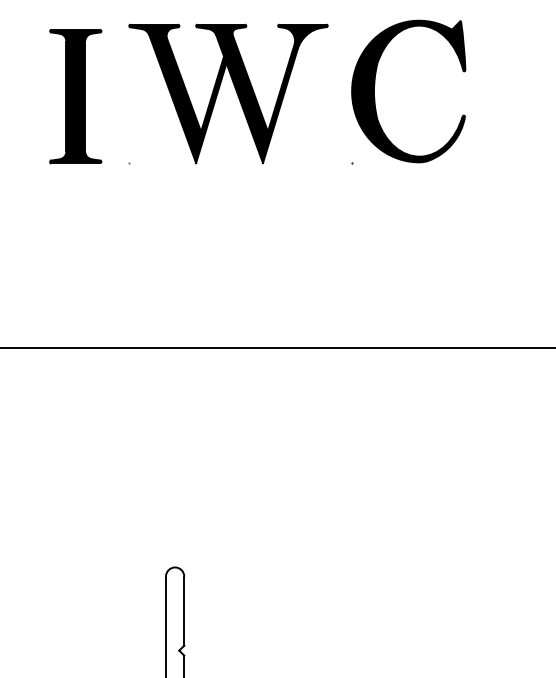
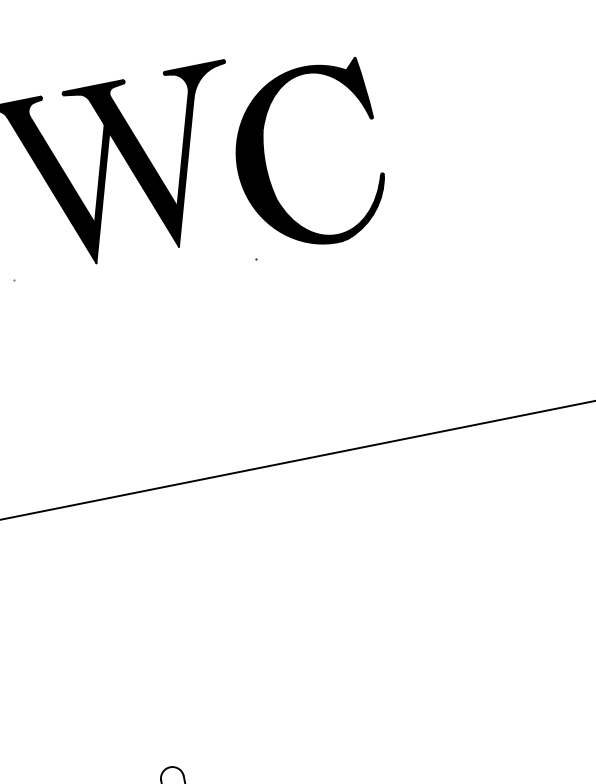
part: (375, 85) -> (265, 157), moved

